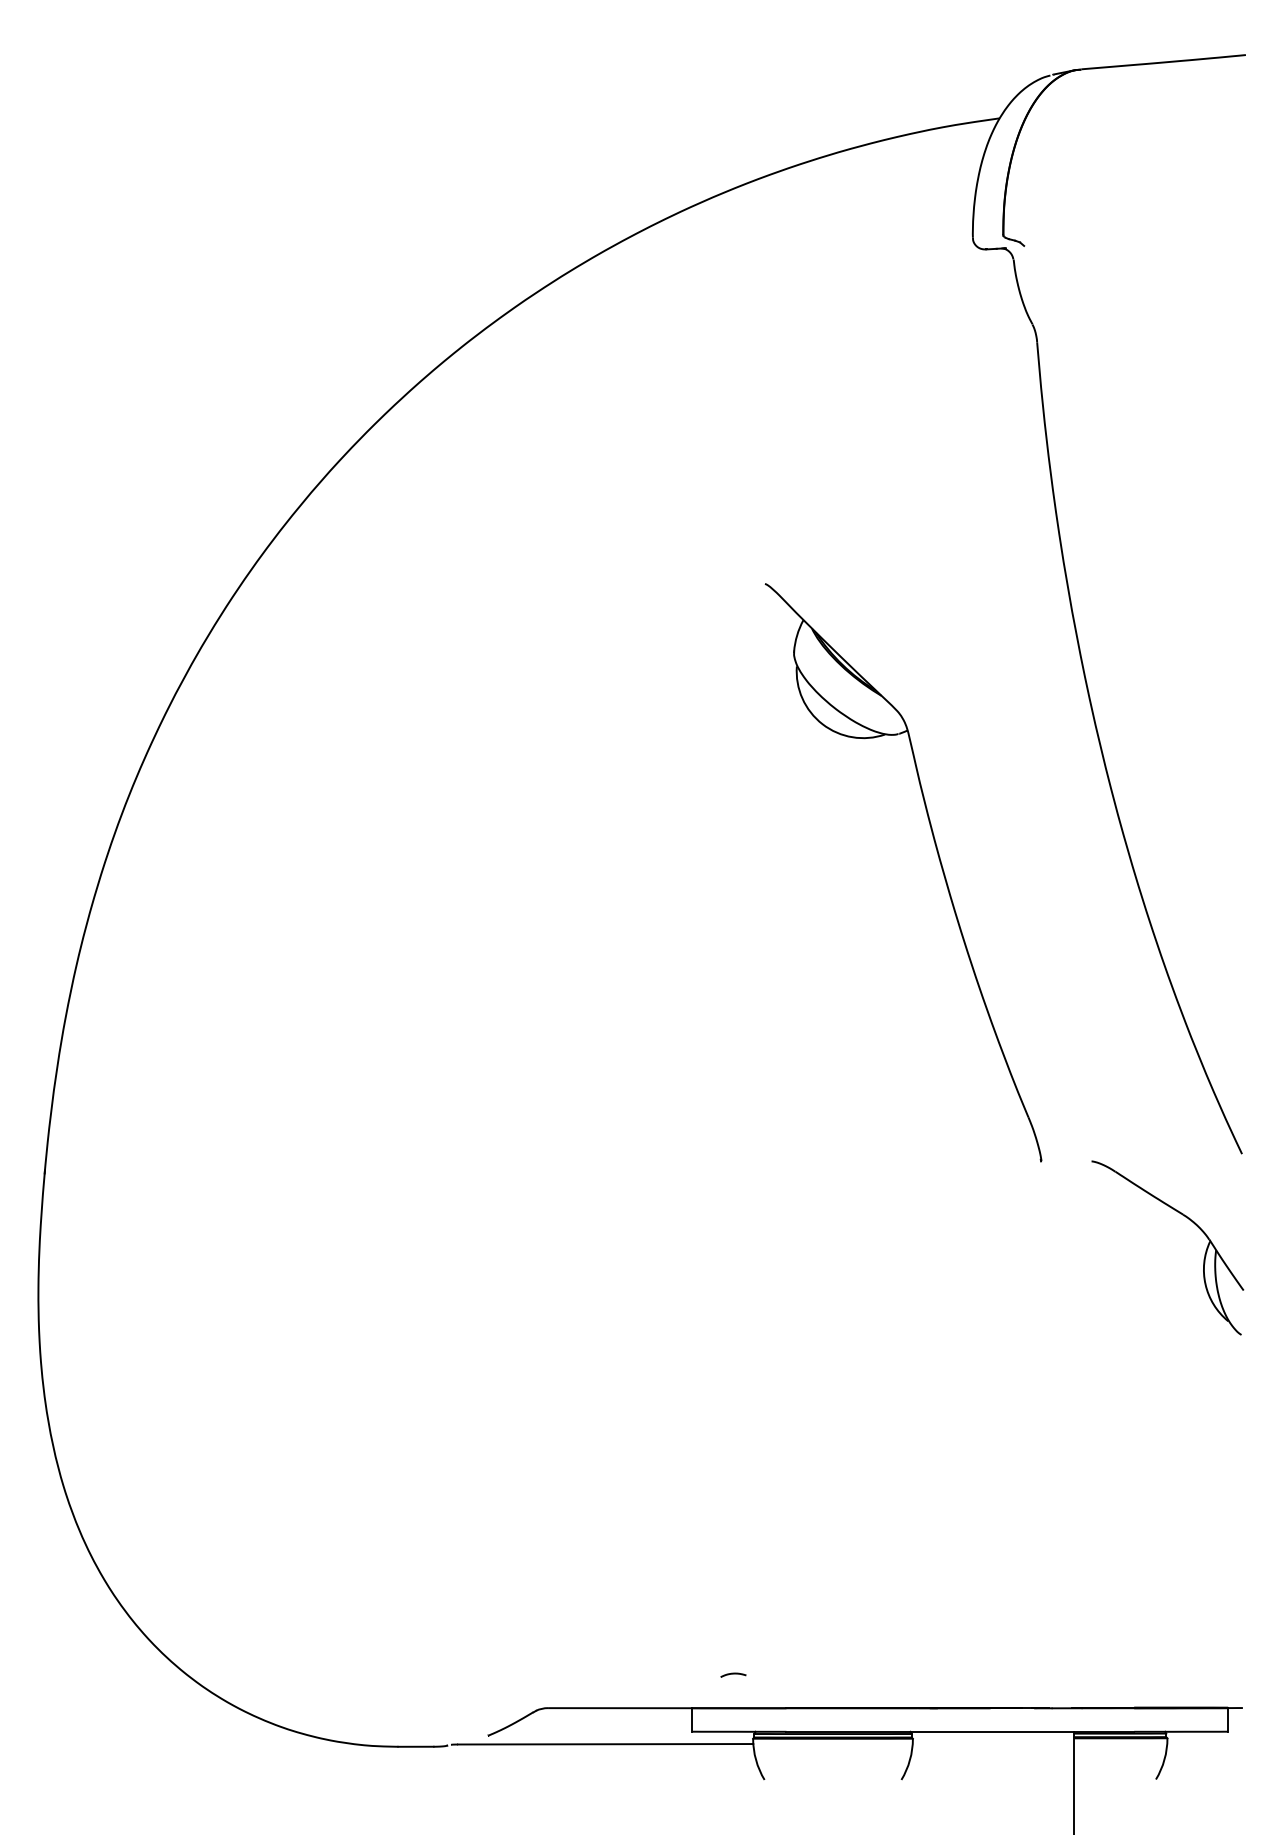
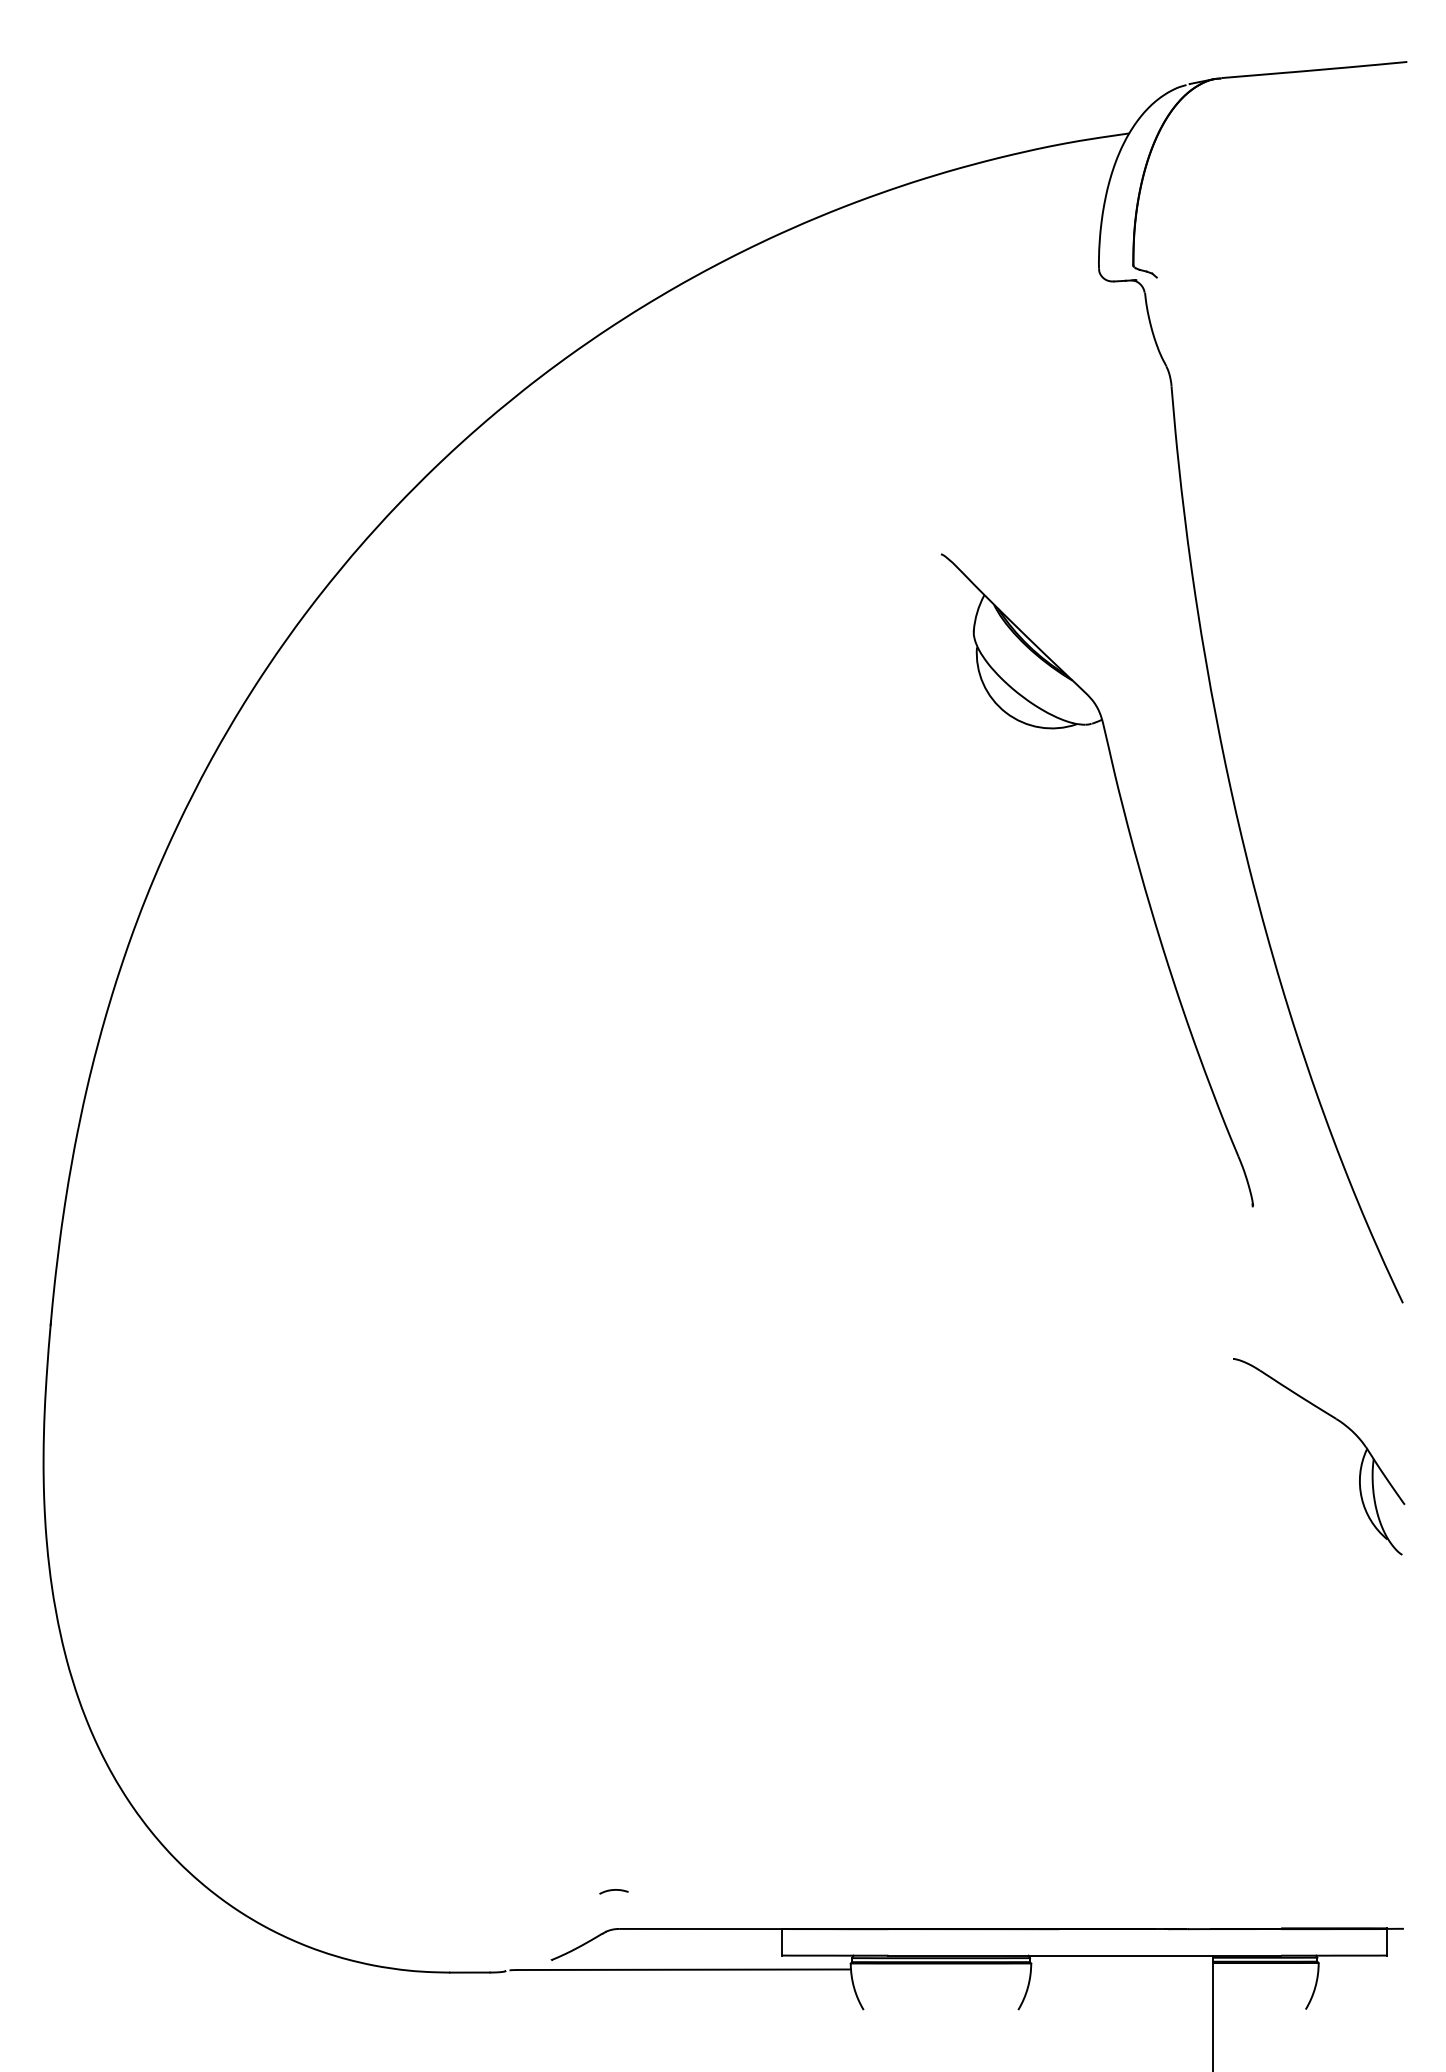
part: (939, 862) -> (1138, 868), moved
part: (1189, 1220) -> (1343, 1425), moved
curve: (733, 1674) -> (614, 1890), moved

